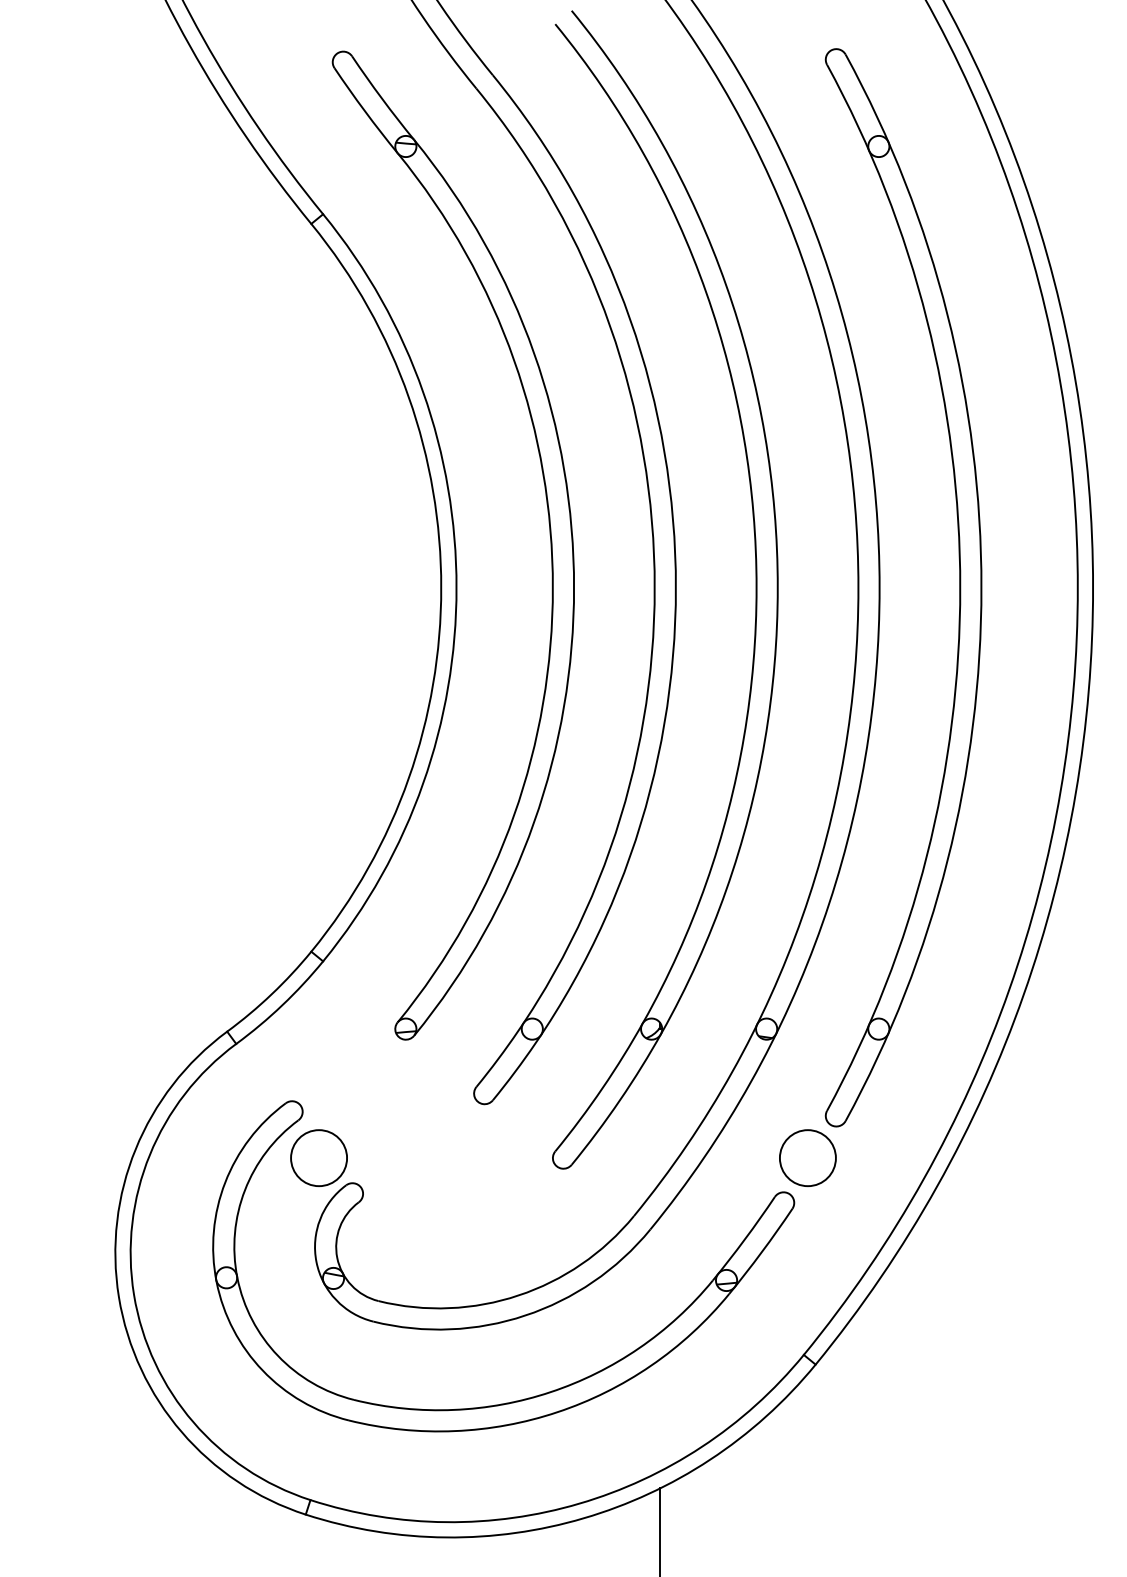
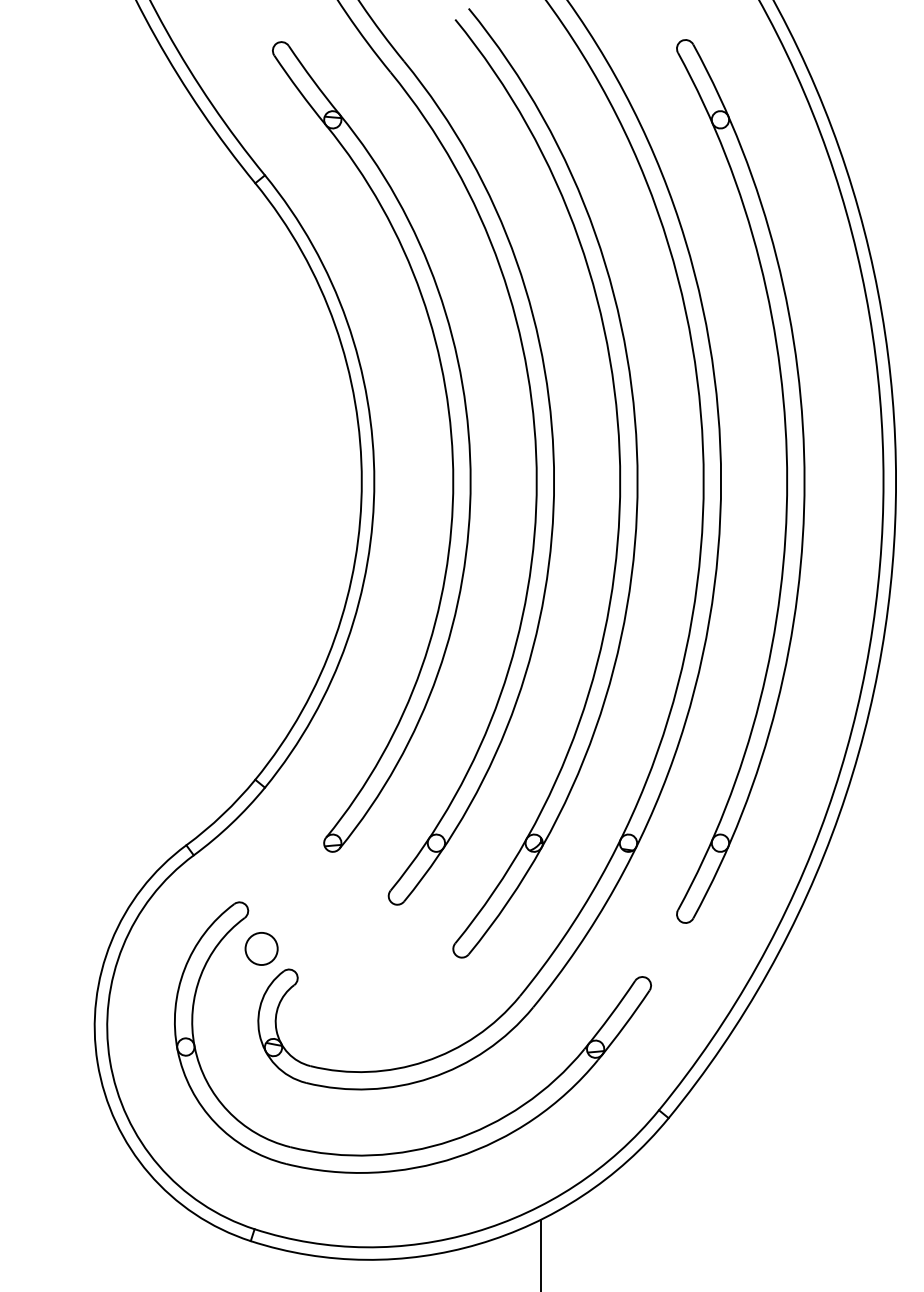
circle: (318, 1157) -> (261, 948), size x0.7
circle: (807, 1157) -> (661, 948), removed

